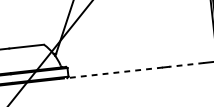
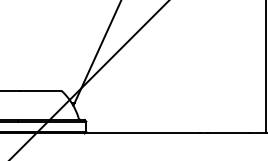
line: (186, 64) -> (228, 133), dashed -> solid
line: (111, 73) -> (137, 133), dashed -> solid

